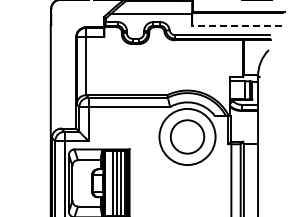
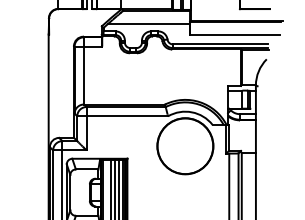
line: (236, 25) -> (234, 34), dashed -> solid
circle: (187, 137) -> (185, 146), size x1.67

